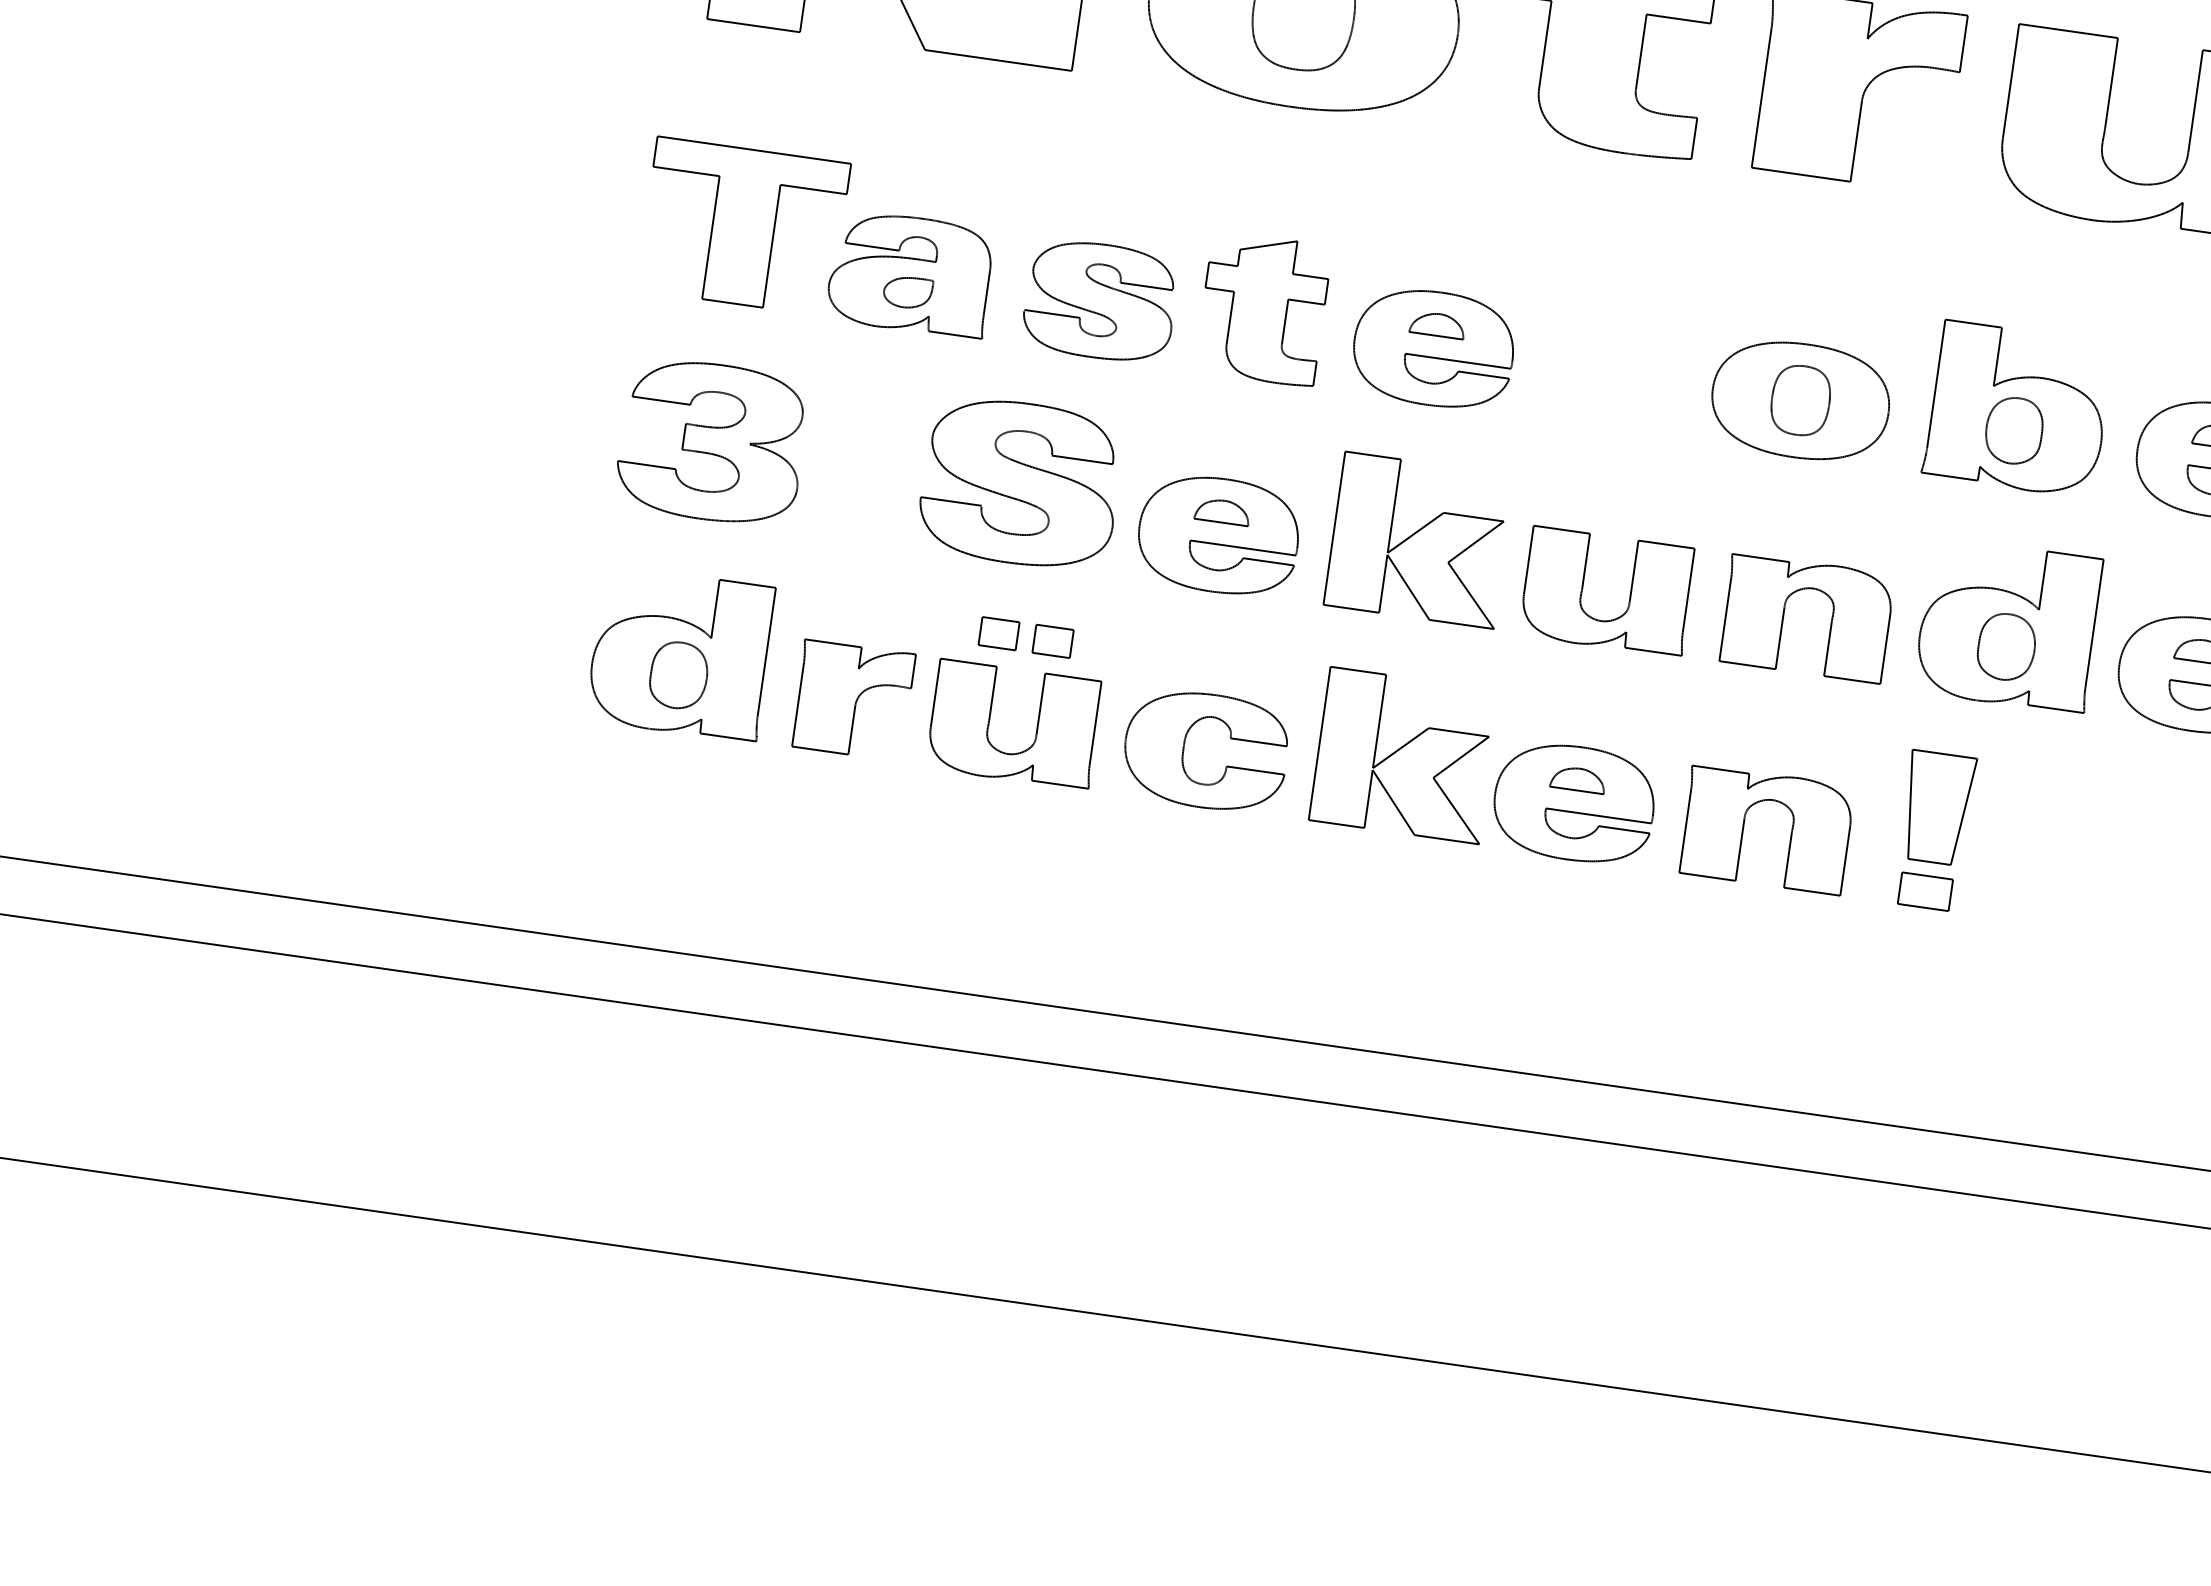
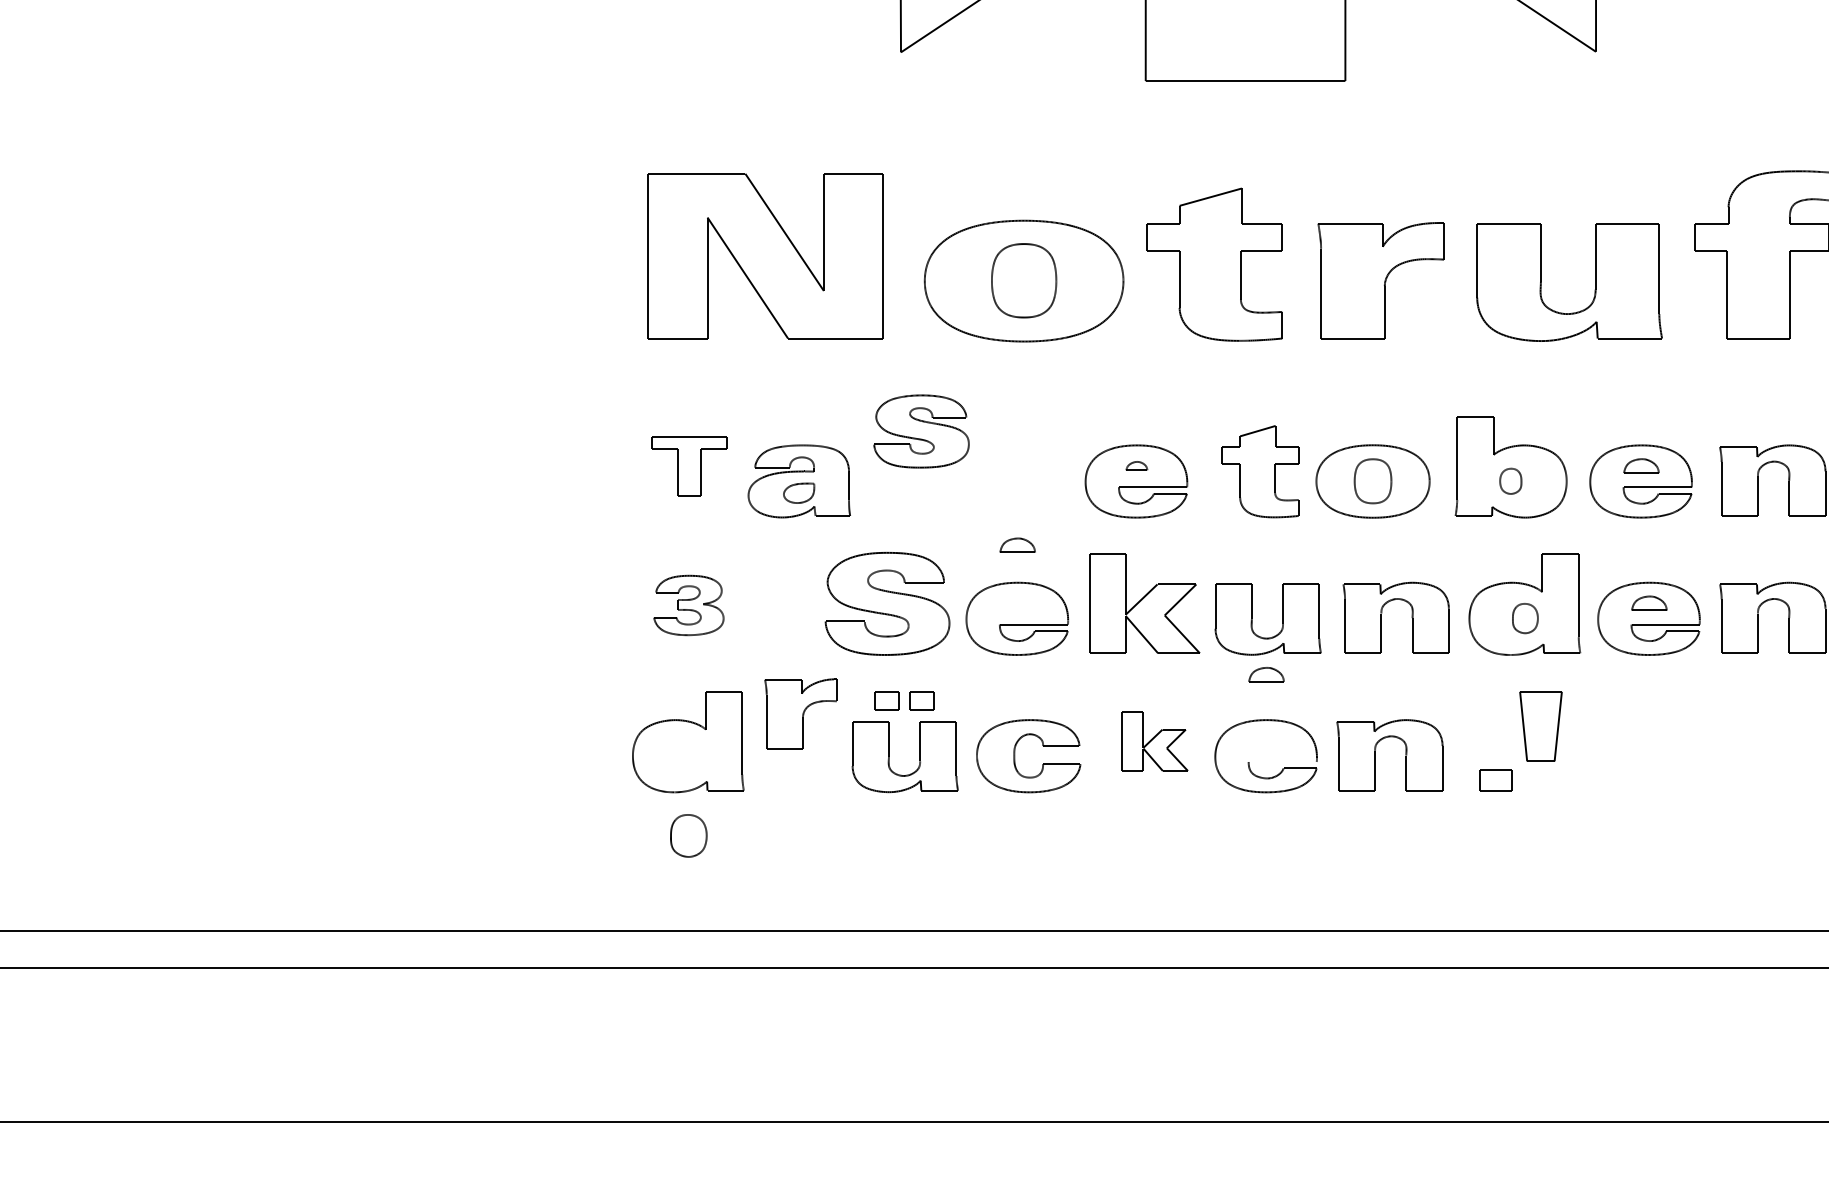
part: (743, 226) -> (689, 466), size x0.6
part: (1100, 301) -> (921, 431), moved
part: (1263, 308) -> (1260, 471), moved
part: (1437, 323) -> (1136, 465), size x0.6
part: (2013, 431) -> (1510, 481), size x0.6
part: (711, 442) -> (688, 605), size x0.6
part: (1222, 510) -> (1017, 544), moved
part: (2006, 646) -> (1525, 618), size x0.7
part: (678, 674) -> (688, 835), moved
part: (852, 699) -> (800, 713), moved
part: (1404, 755) -> (1154, 741), size x0.6
part: (1578, 779) -> (1266, 674), moved
part: (1936, 807) -> (1540, 726), moved
line: (1598, 815) -> (1282, 761), removed

